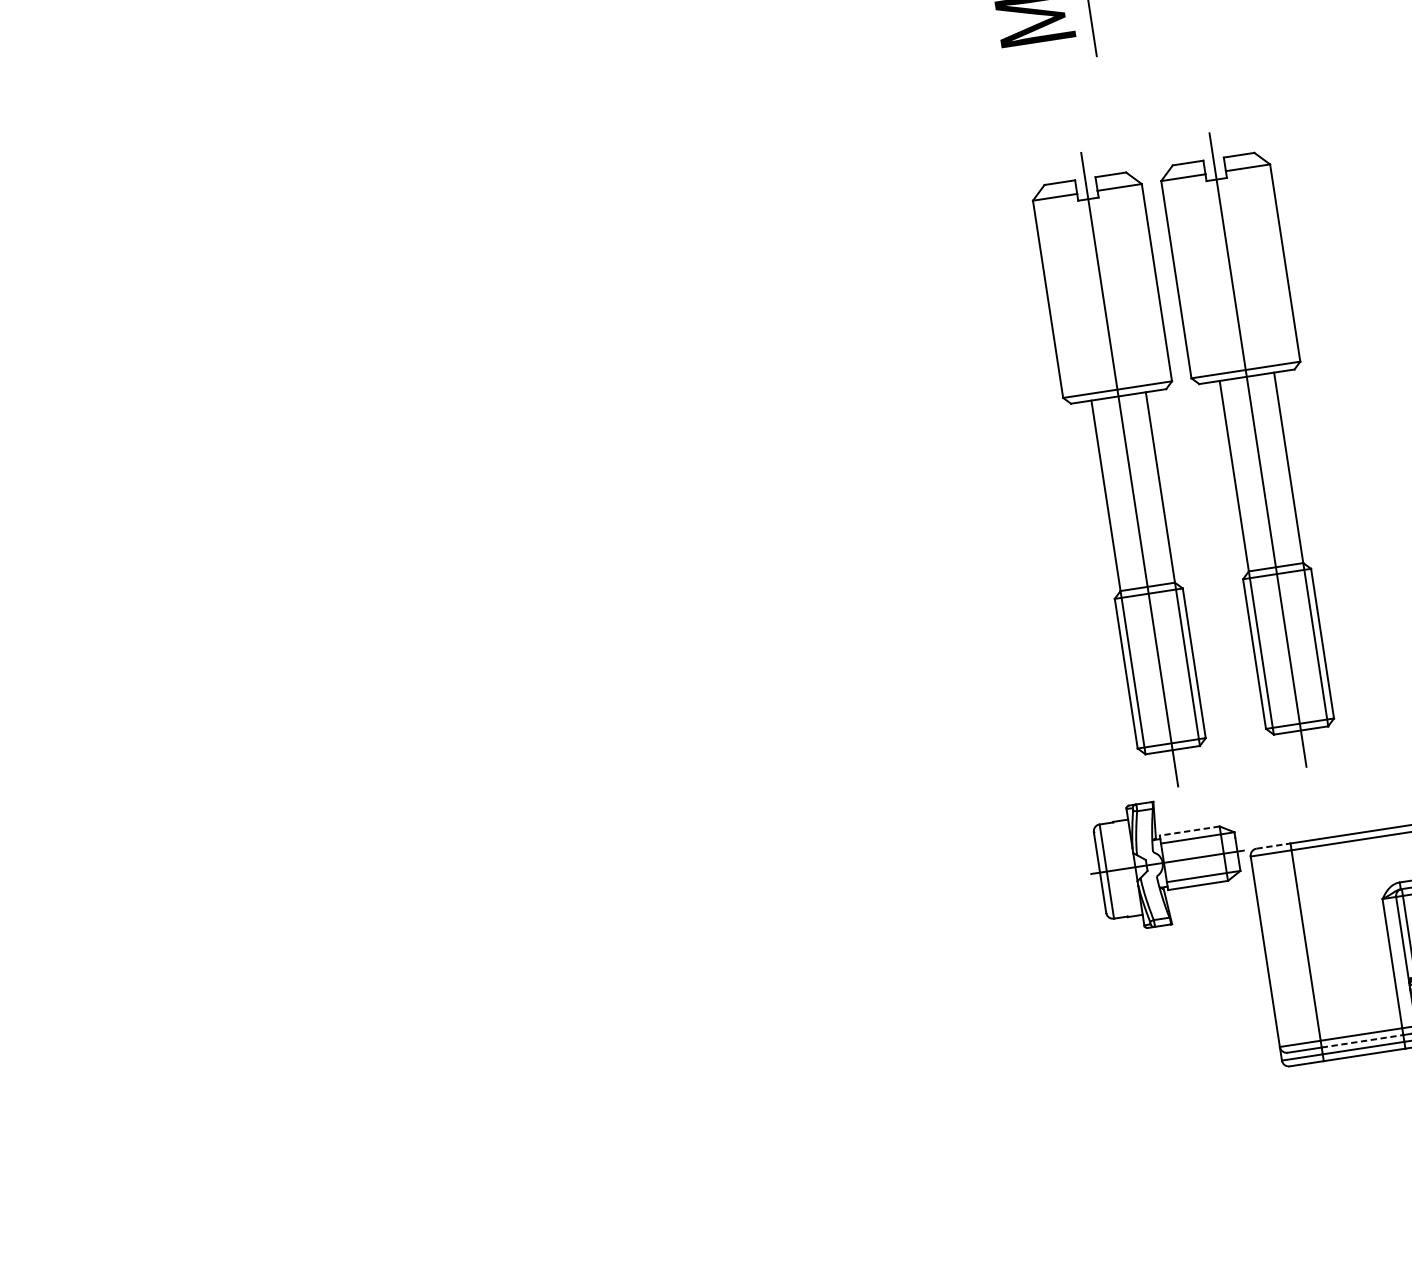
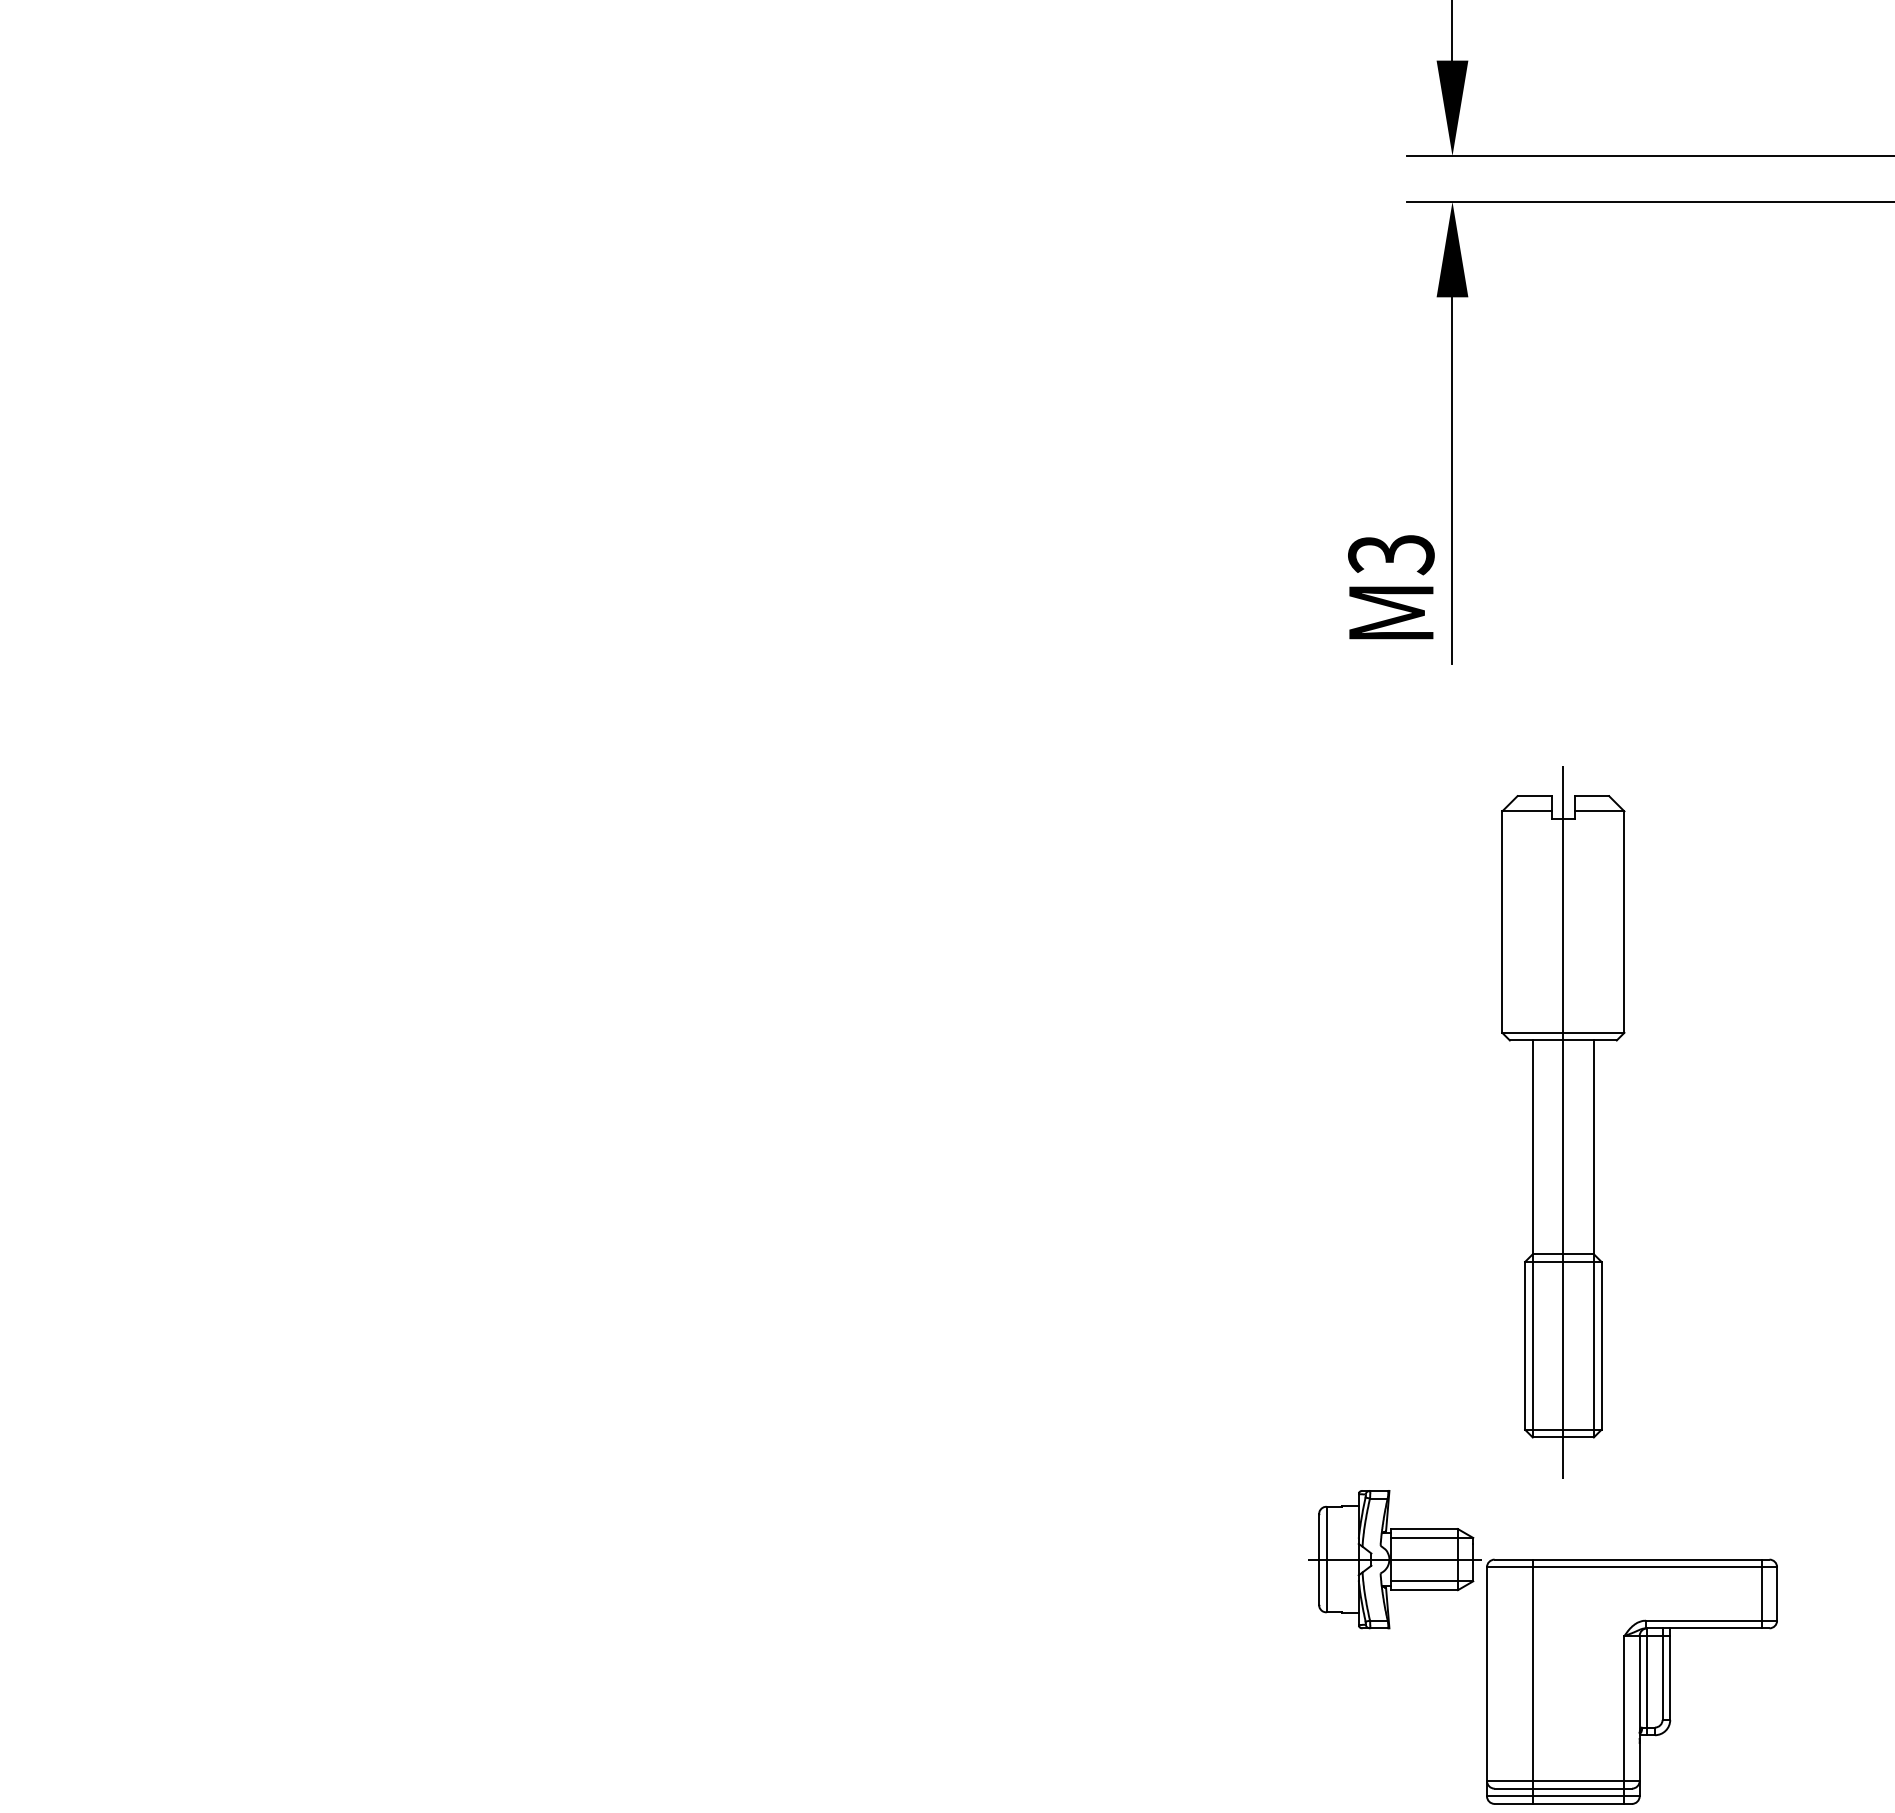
part: (1129, 469) -> (1419, 1122), removed
line: (1189, 831) -> (1424, 1529), dashed -> solid
line: (1274, 845) -> (1514, 1559), dashed -> solid
line: (1362, 1041) -> (1578, 1788), dashed -> solid

